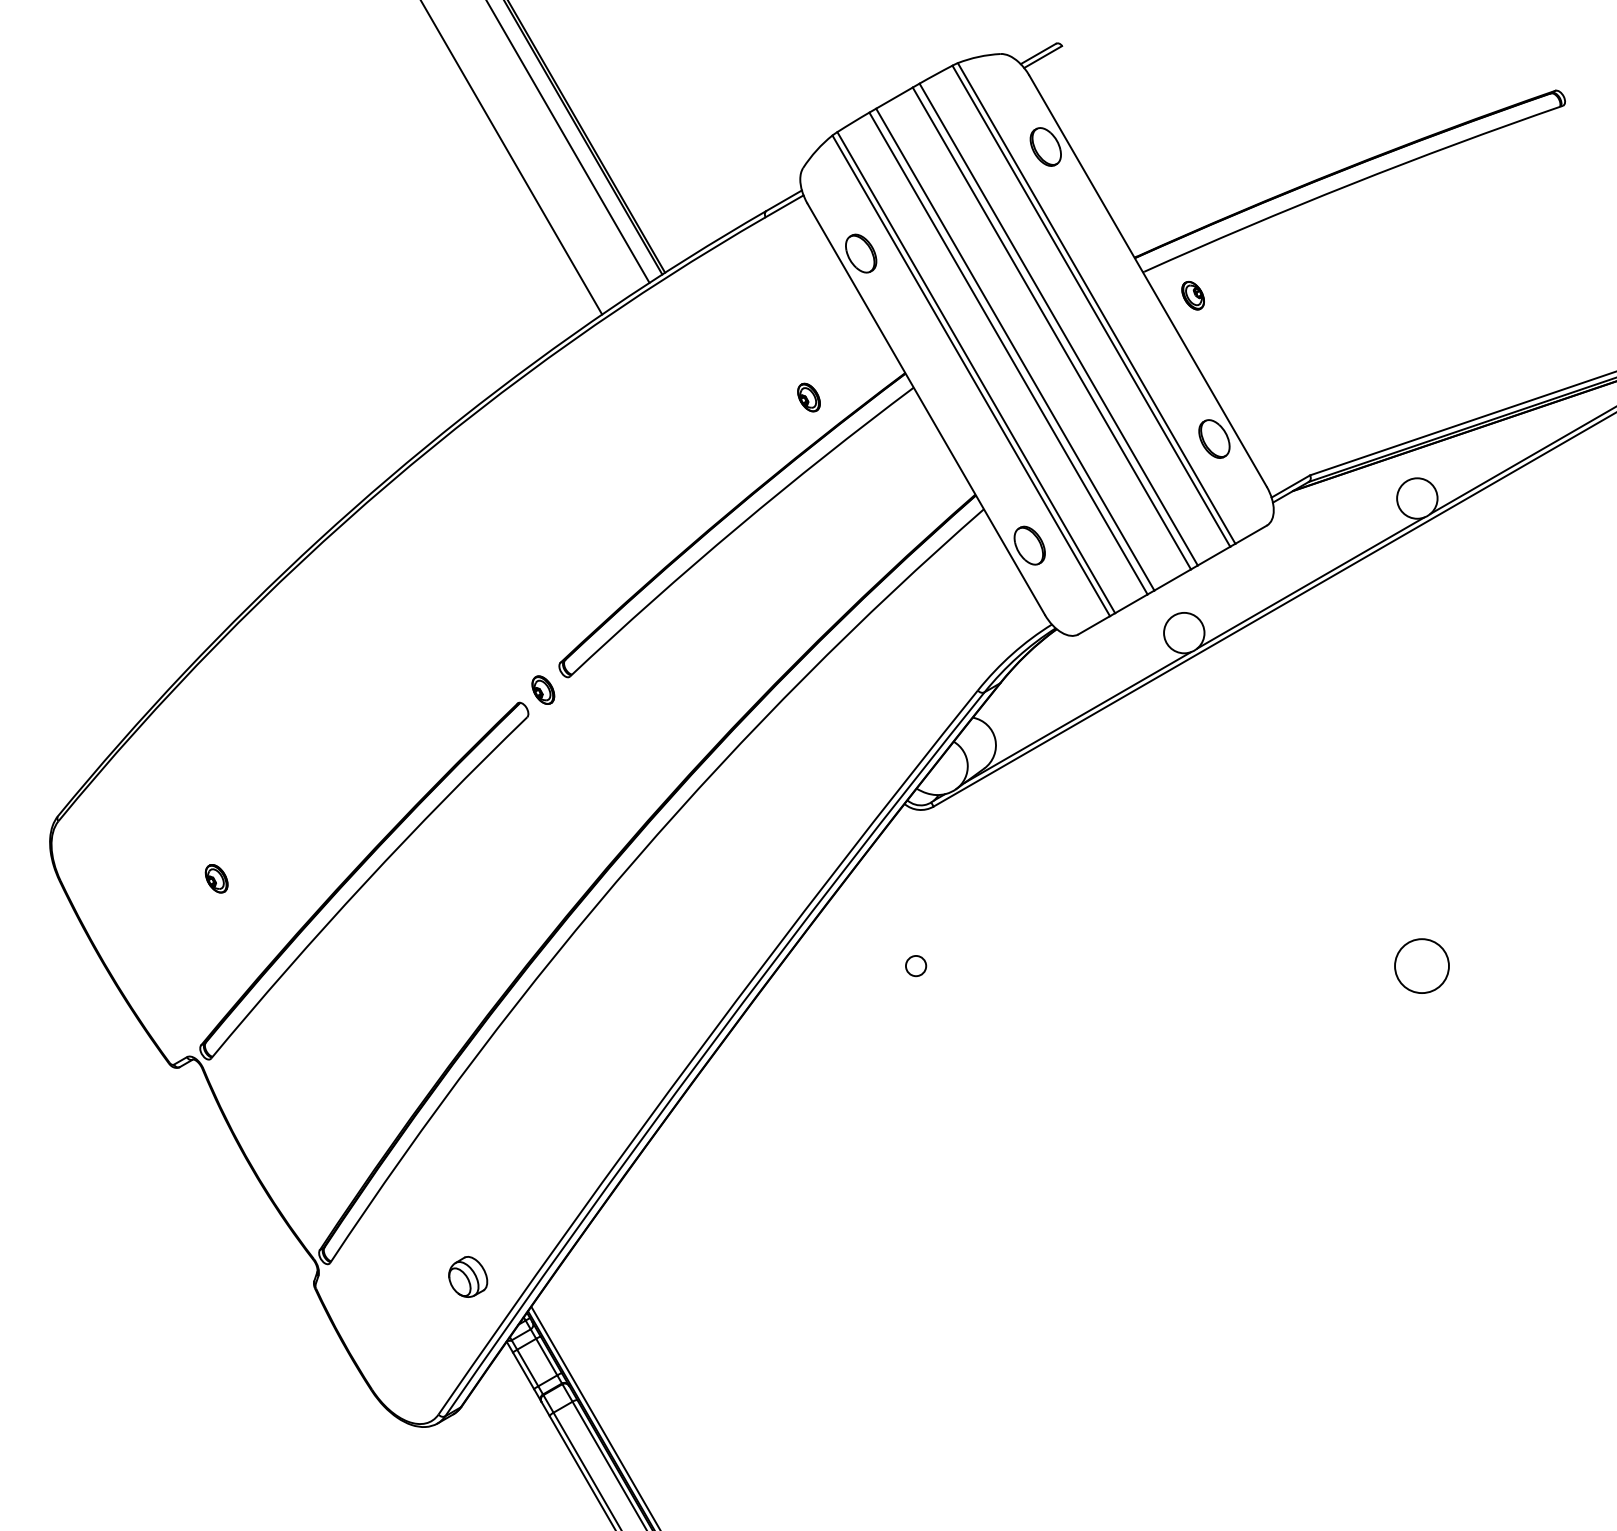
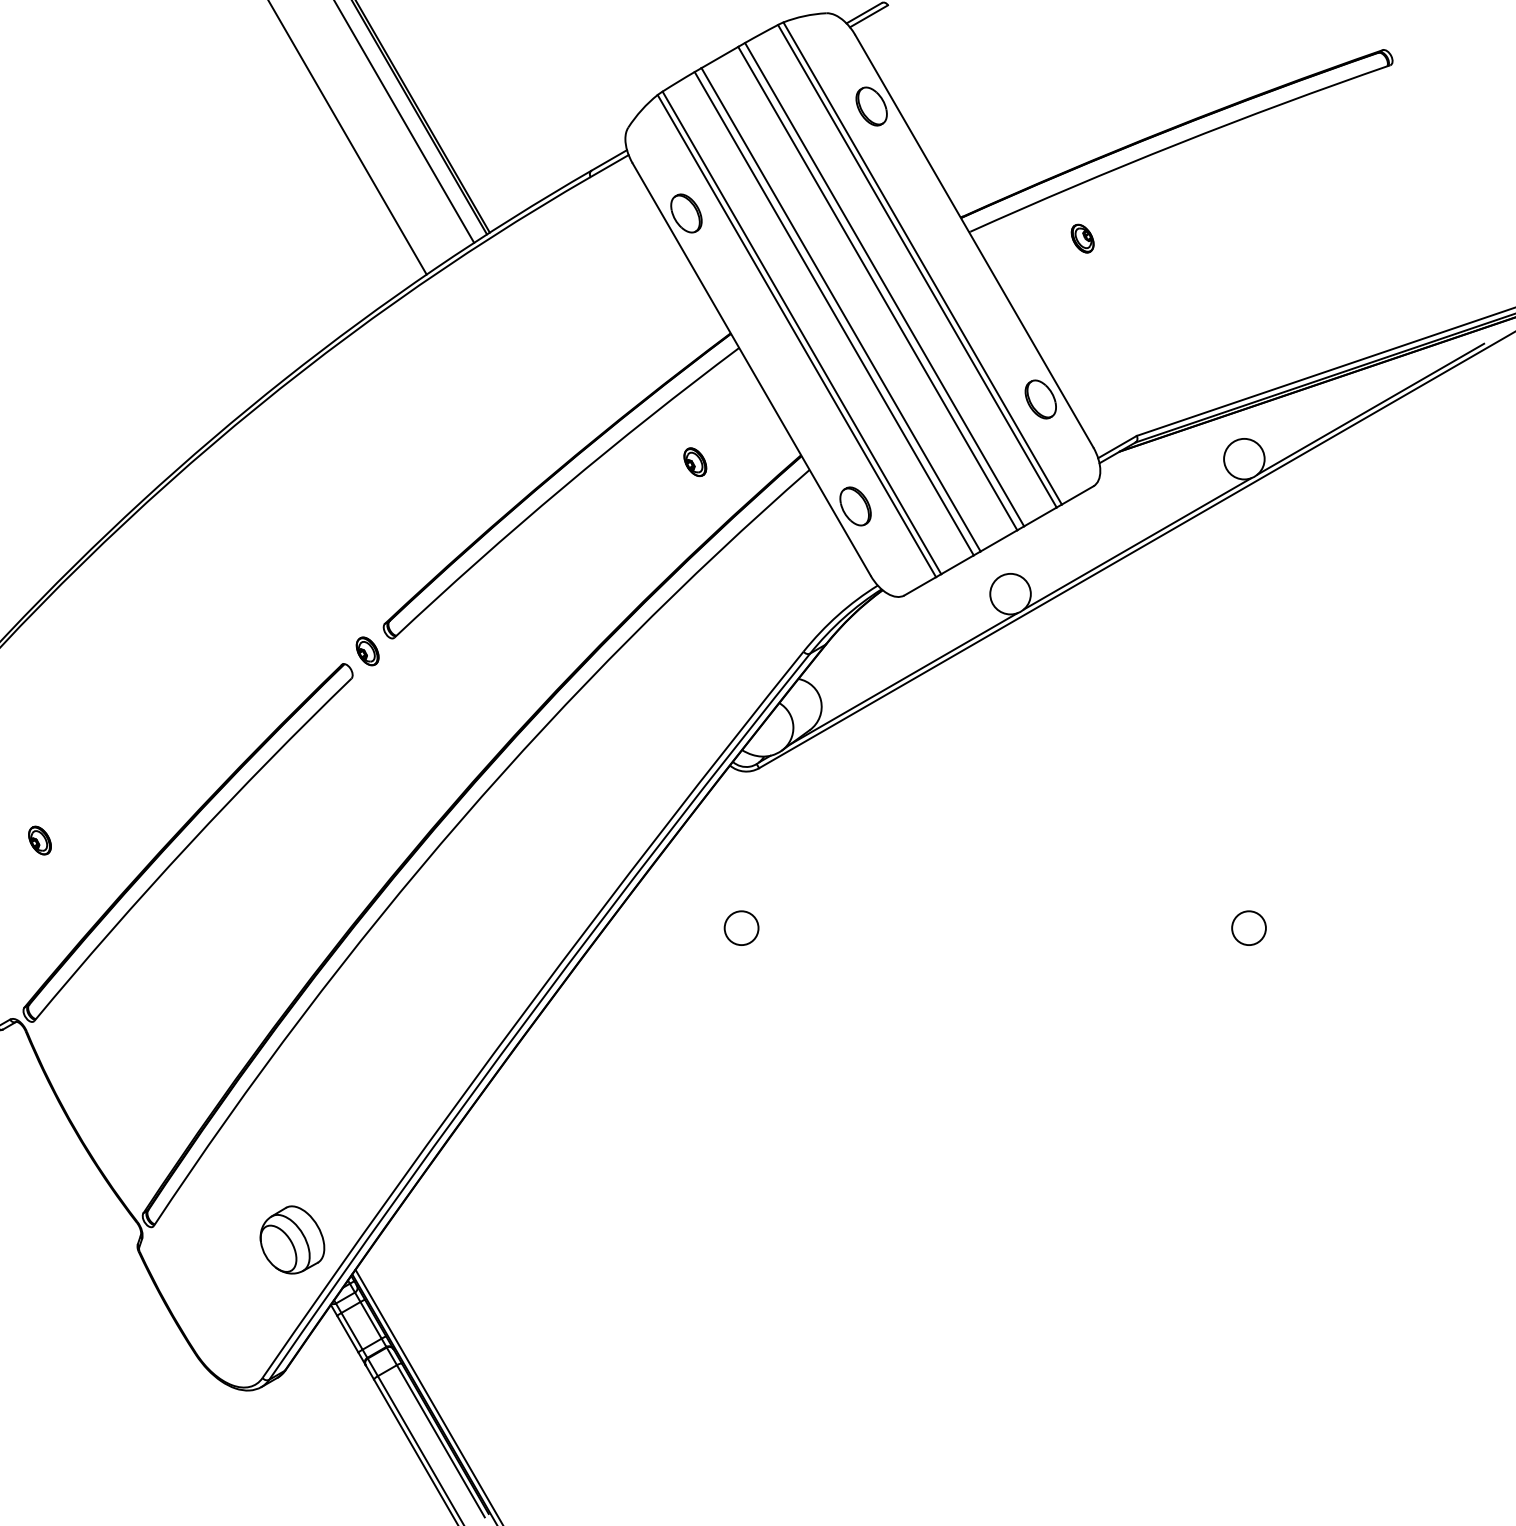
part: (1192, 295) -> (1082, 238), moved
part: (808, 397) -> (694, 462), moved
circle: (915, 965) -> (740, 927), size x1.67
circle: (1421, 966) -> (1248, 928), size x0.62
part: (467, 1276) -> (291, 1239), size x1.67

